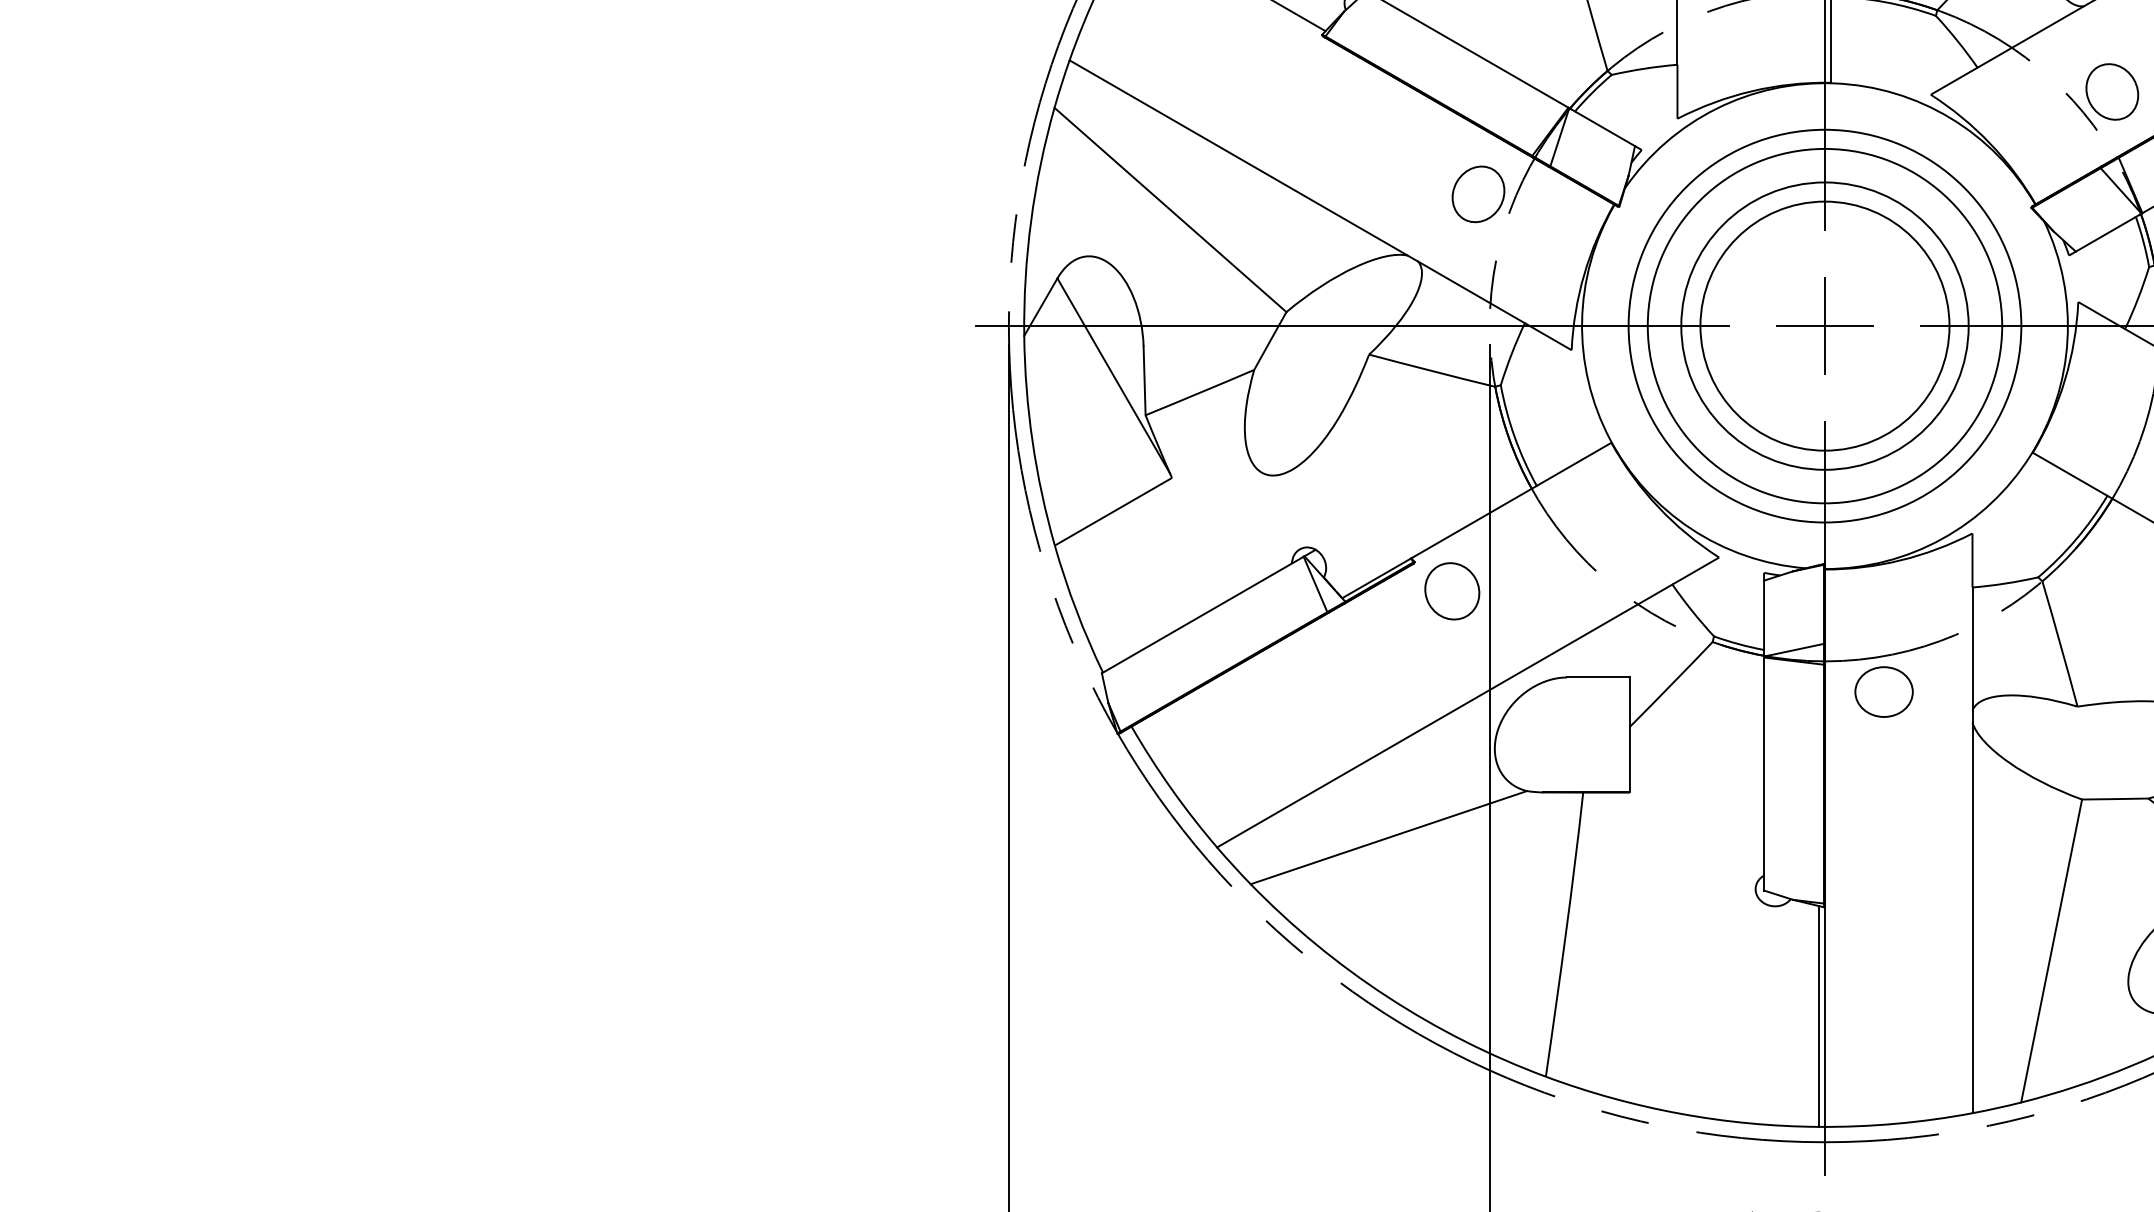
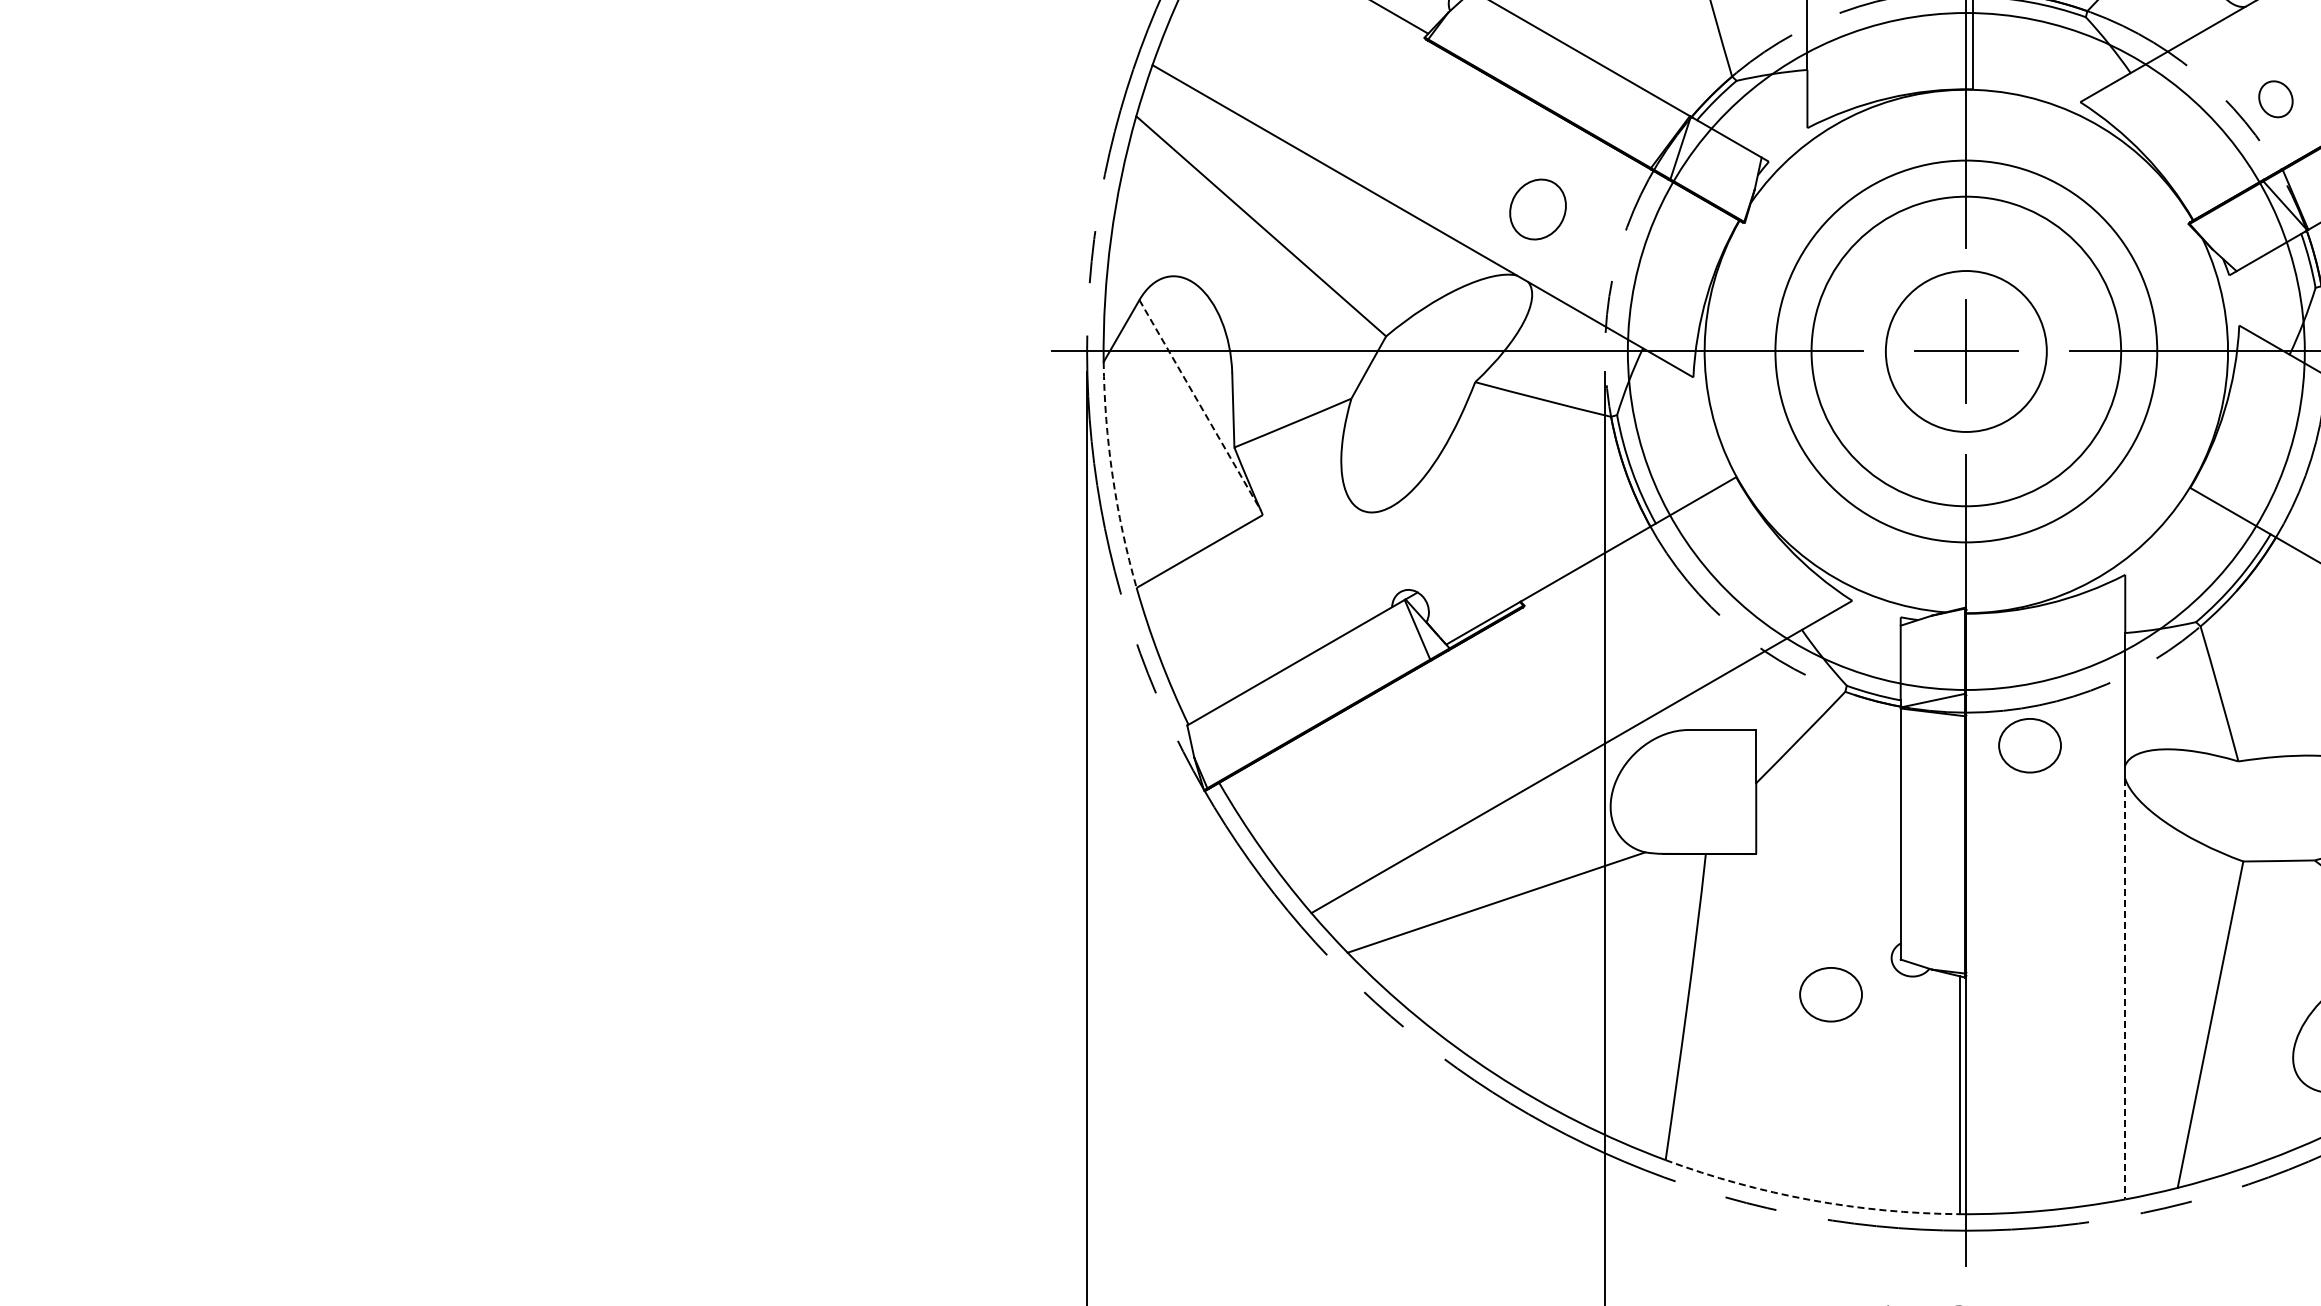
part: (2111, 92) -> (2275, 99), size x0.6
part: (1477, 194) -> (1537, 209), moved
circle: (1824, 326) -> (1965, 351), size x1.6
circle: (1825, 326) -> (1966, 351), size x0.6
line: (1114, 376) -> (1200, 405), solid -> dashed
arc: (1032, 442) -> (1112, 476), solid -> dashed
part: (1451, 590) -> (1564, 636), removed
line: (1972, 918) -> (2125, 989), solid -> dashed
part: (1698, 922) -> (1830, 994), added
arc: (1680, 1114) -> (1810, 1200), solid -> dashed

